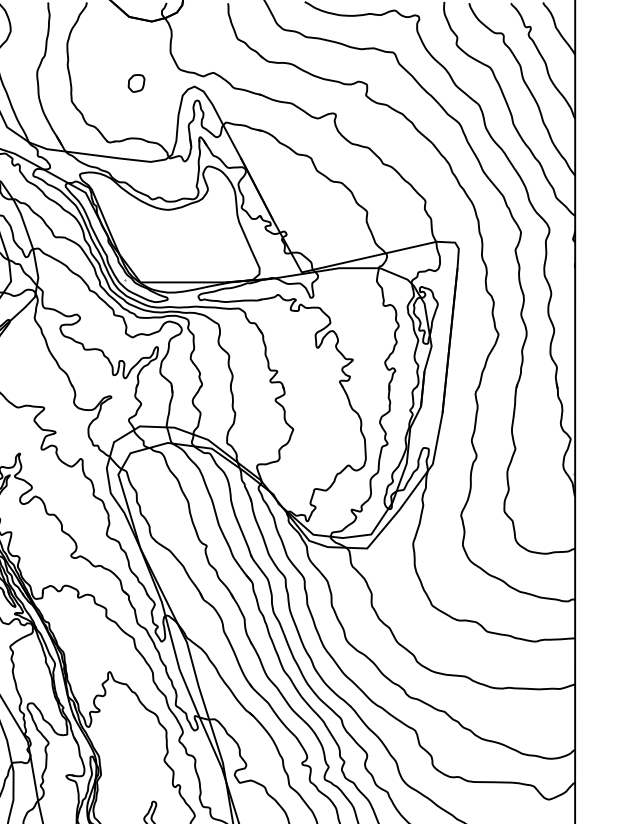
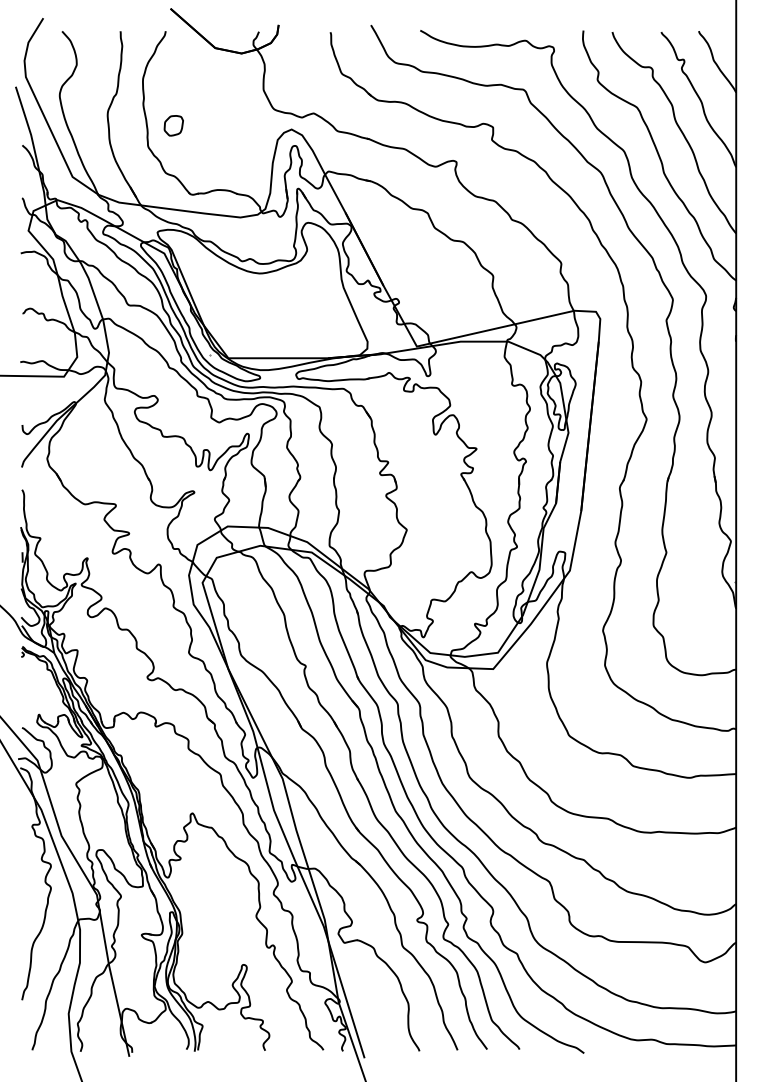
part: (136, 83) -> (173, 125), moved

